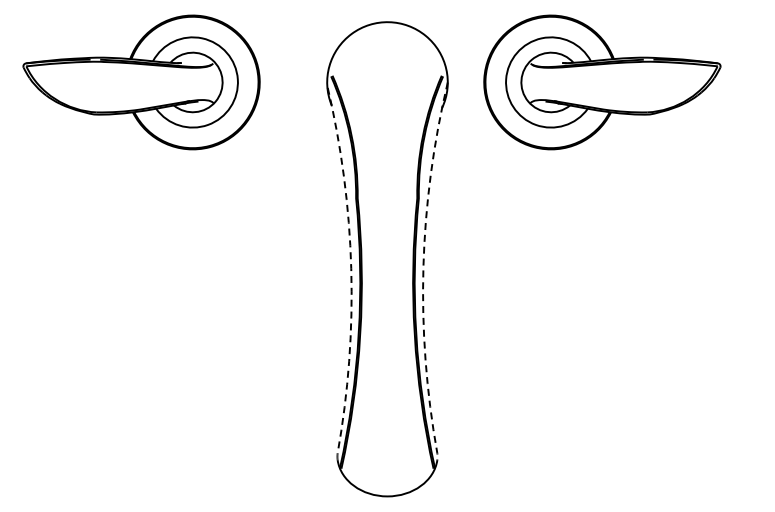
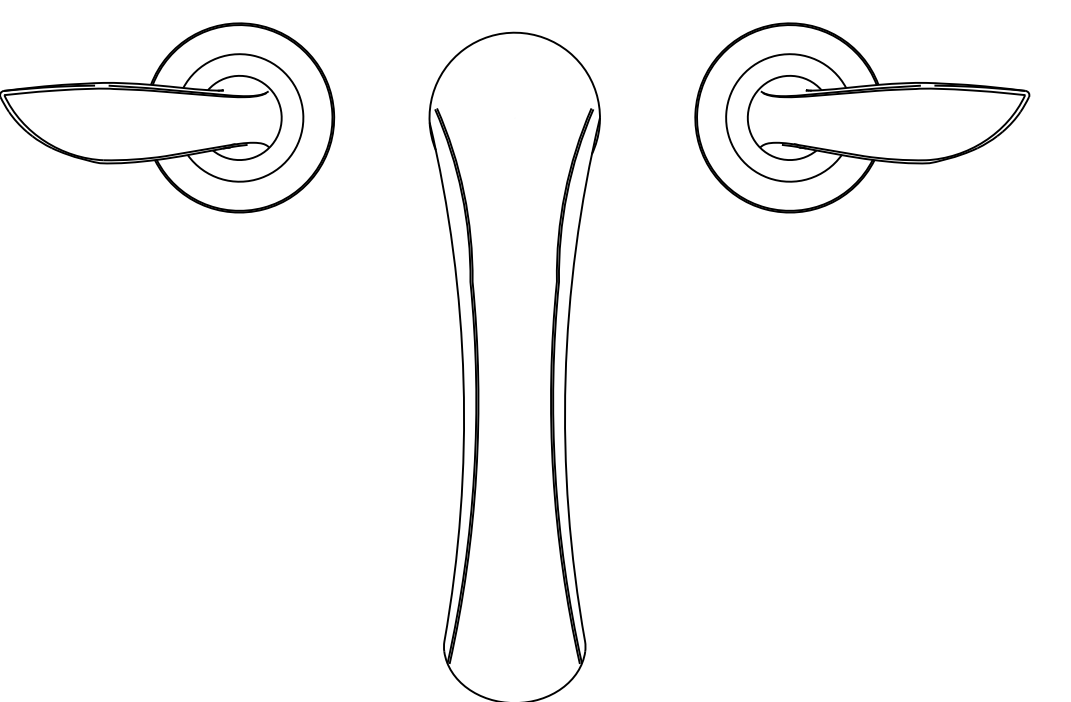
part: (602, 82) -> (862, 117), moved
line: (351, 273) -> (463, 387), dashed -> solid
line: (423, 273) -> (565, 387), dashed -> solid

